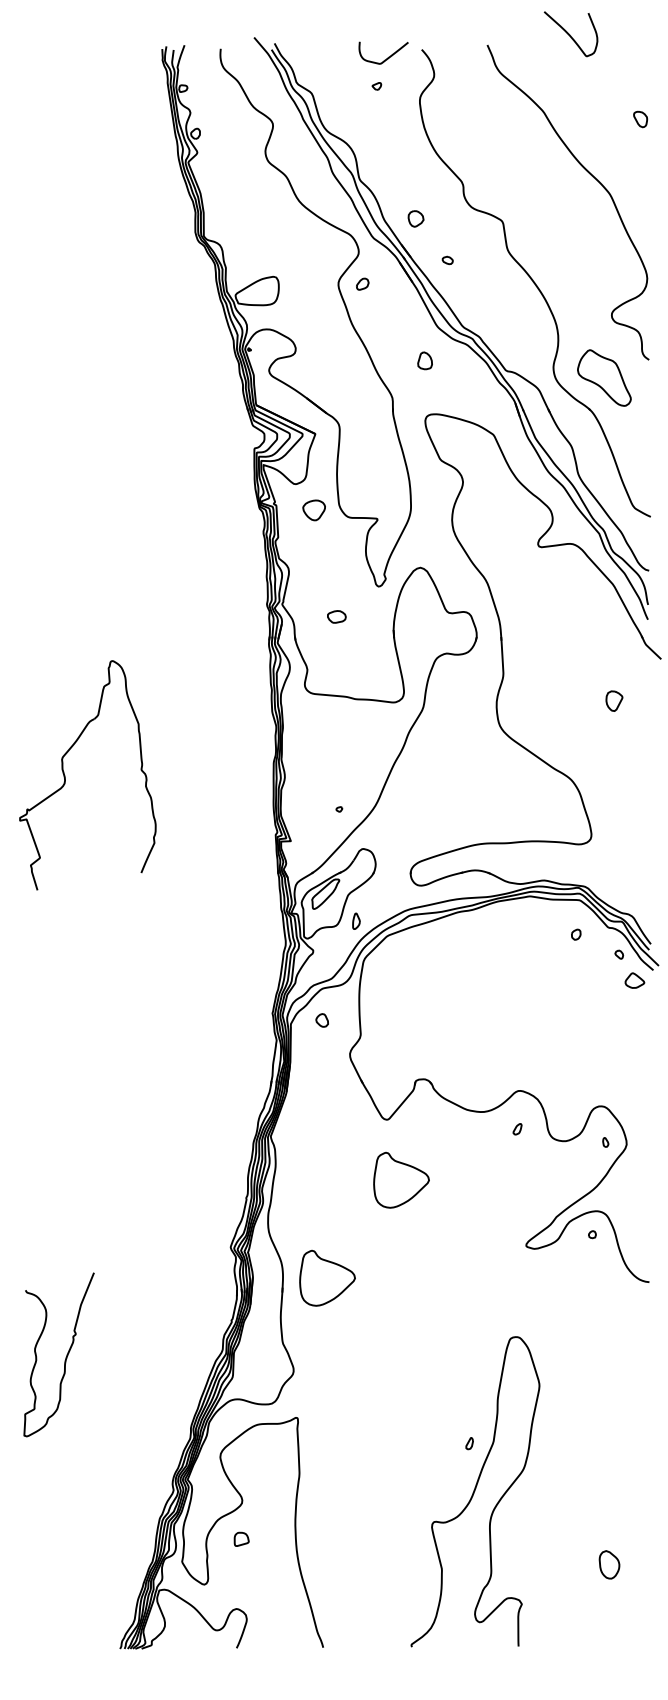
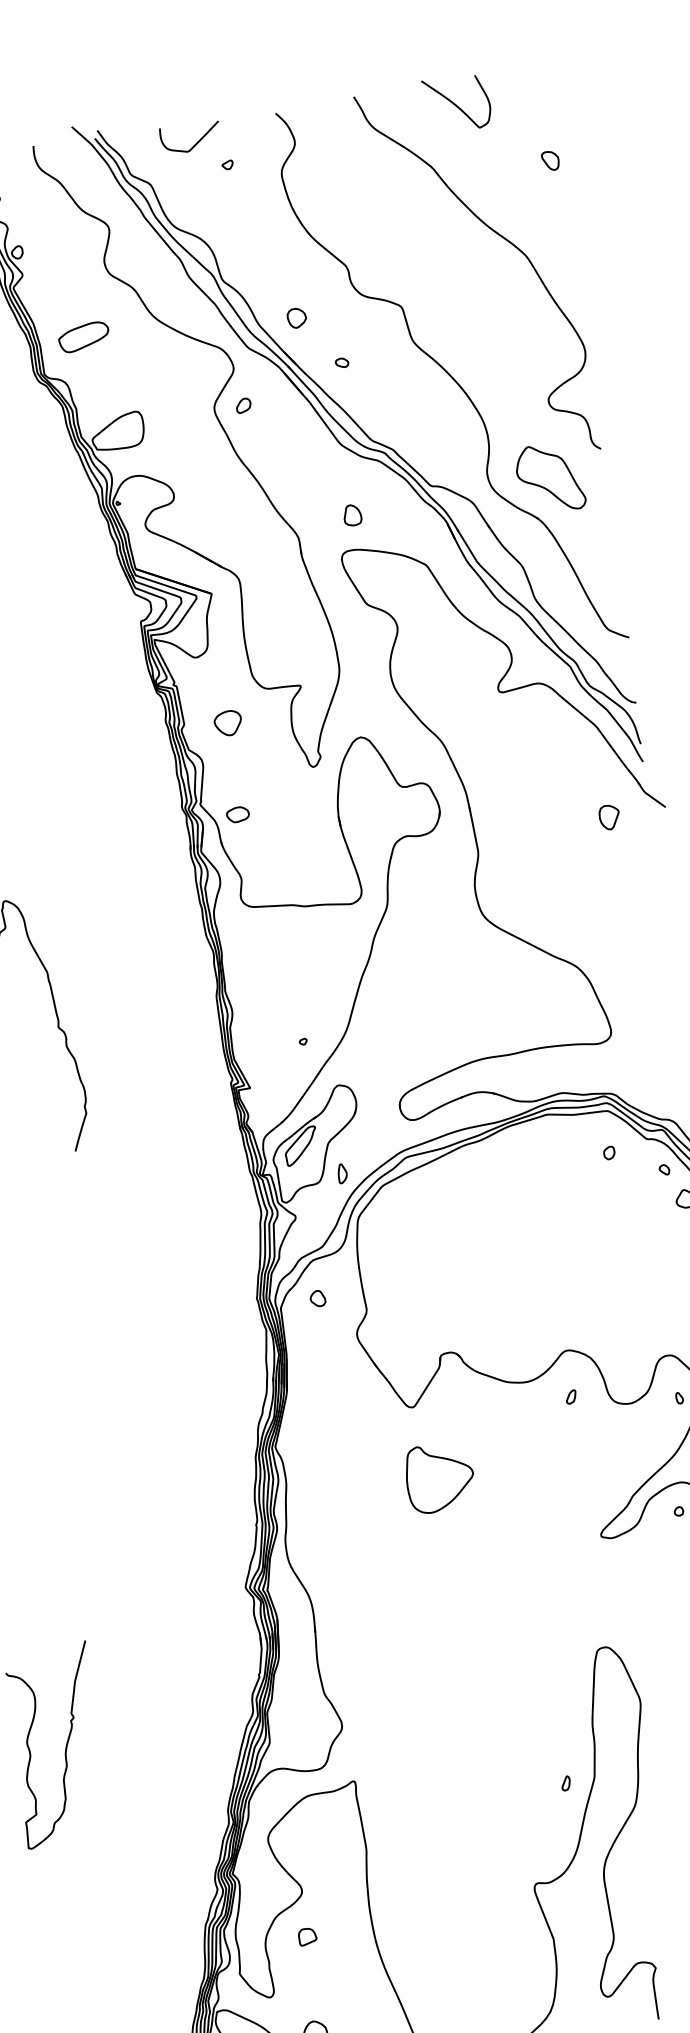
curve: (570, 34) -> (456, 104), moved
curve: (388, 56) -> (196, 141), moved
part: (239, 209) -> (82, 336), added
part: (424, 360) -> (351, 514), moved
part: (313, 510) -> (227, 723), moved
part: (336, 616) -> (237, 814), moved
part: (614, 700) -> (609, 816), moved
part: (327, 1277) -> (367, 1607), removed

